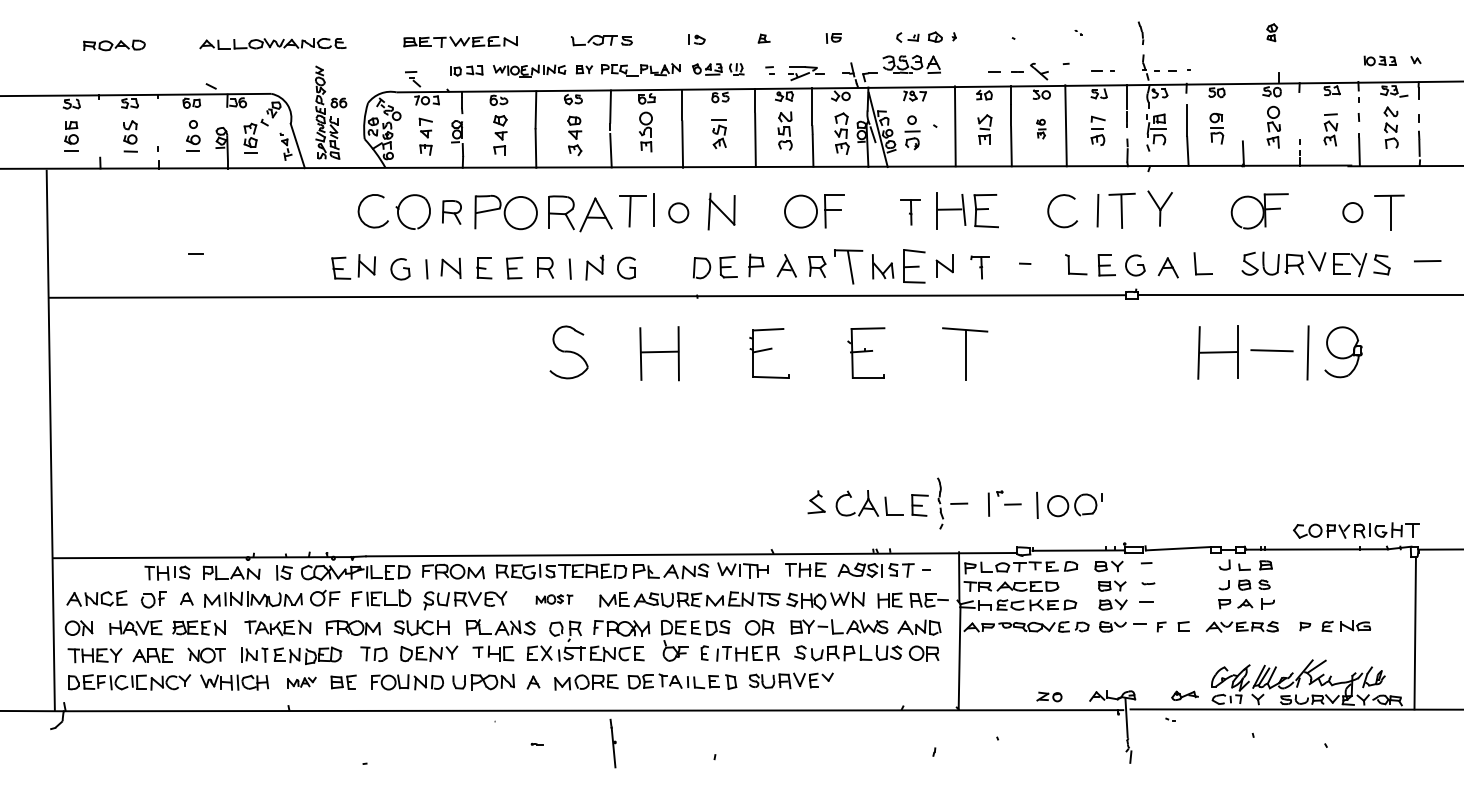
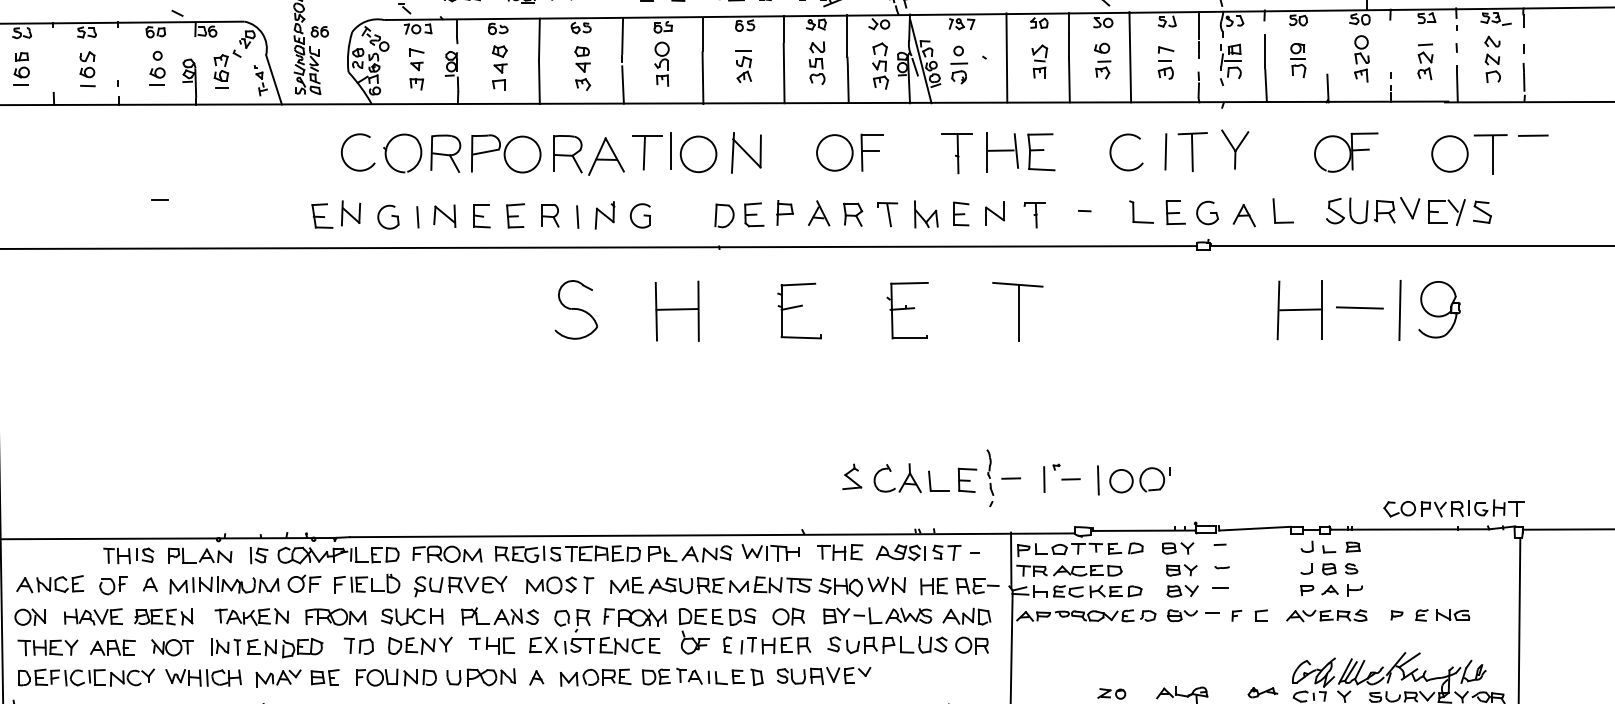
part: (1041, 128) -> (1102, 60), size x1.67
part: (451, 212) -> (445, 153), size x1.43
circle: (678, 212) -> (698, 153), size x1.67
part: (910, 212) -> (956, 153), size x1.43
circle: (1352, 212) -> (1449, 153), size x1.67
line: (1427, 261) -> (1533, 136), moved
part: (847, 266) -> (886, 214), size x0.62
part: (914, 266) -> (961, 214), size x0.62
part: (554, 599) -> (560, 585), size x1.67
part: (301, 682) -> (278, 677), size x1.43

